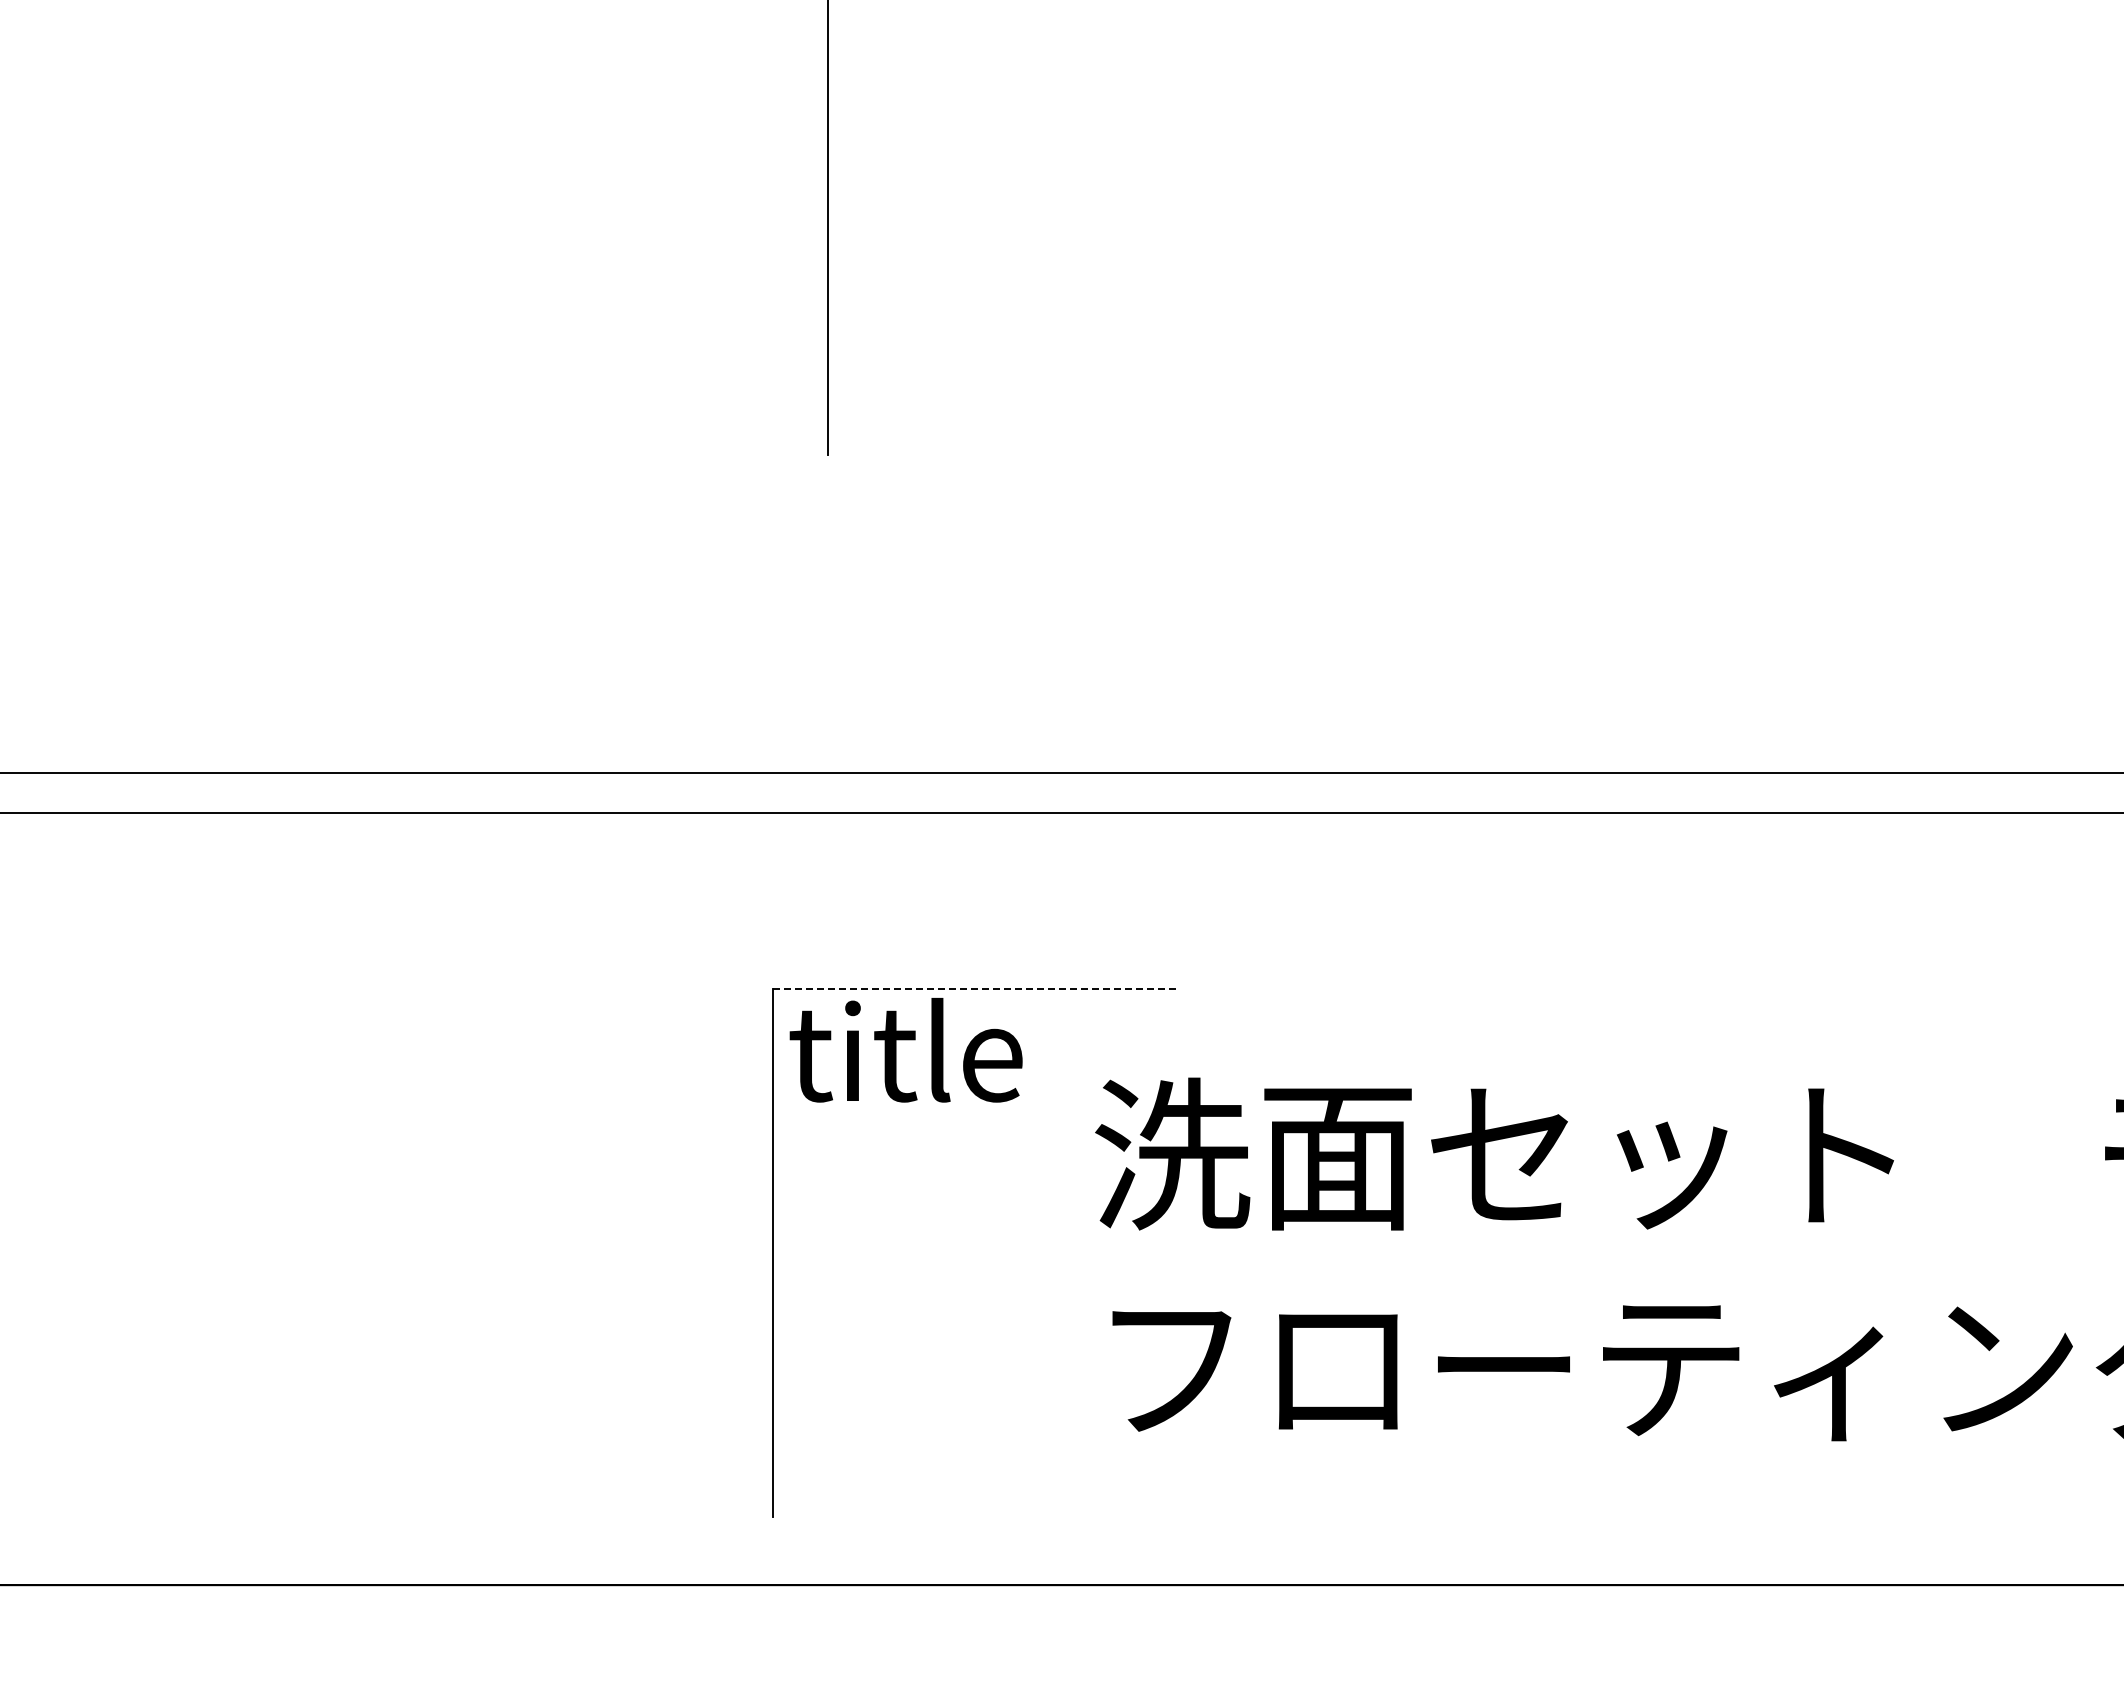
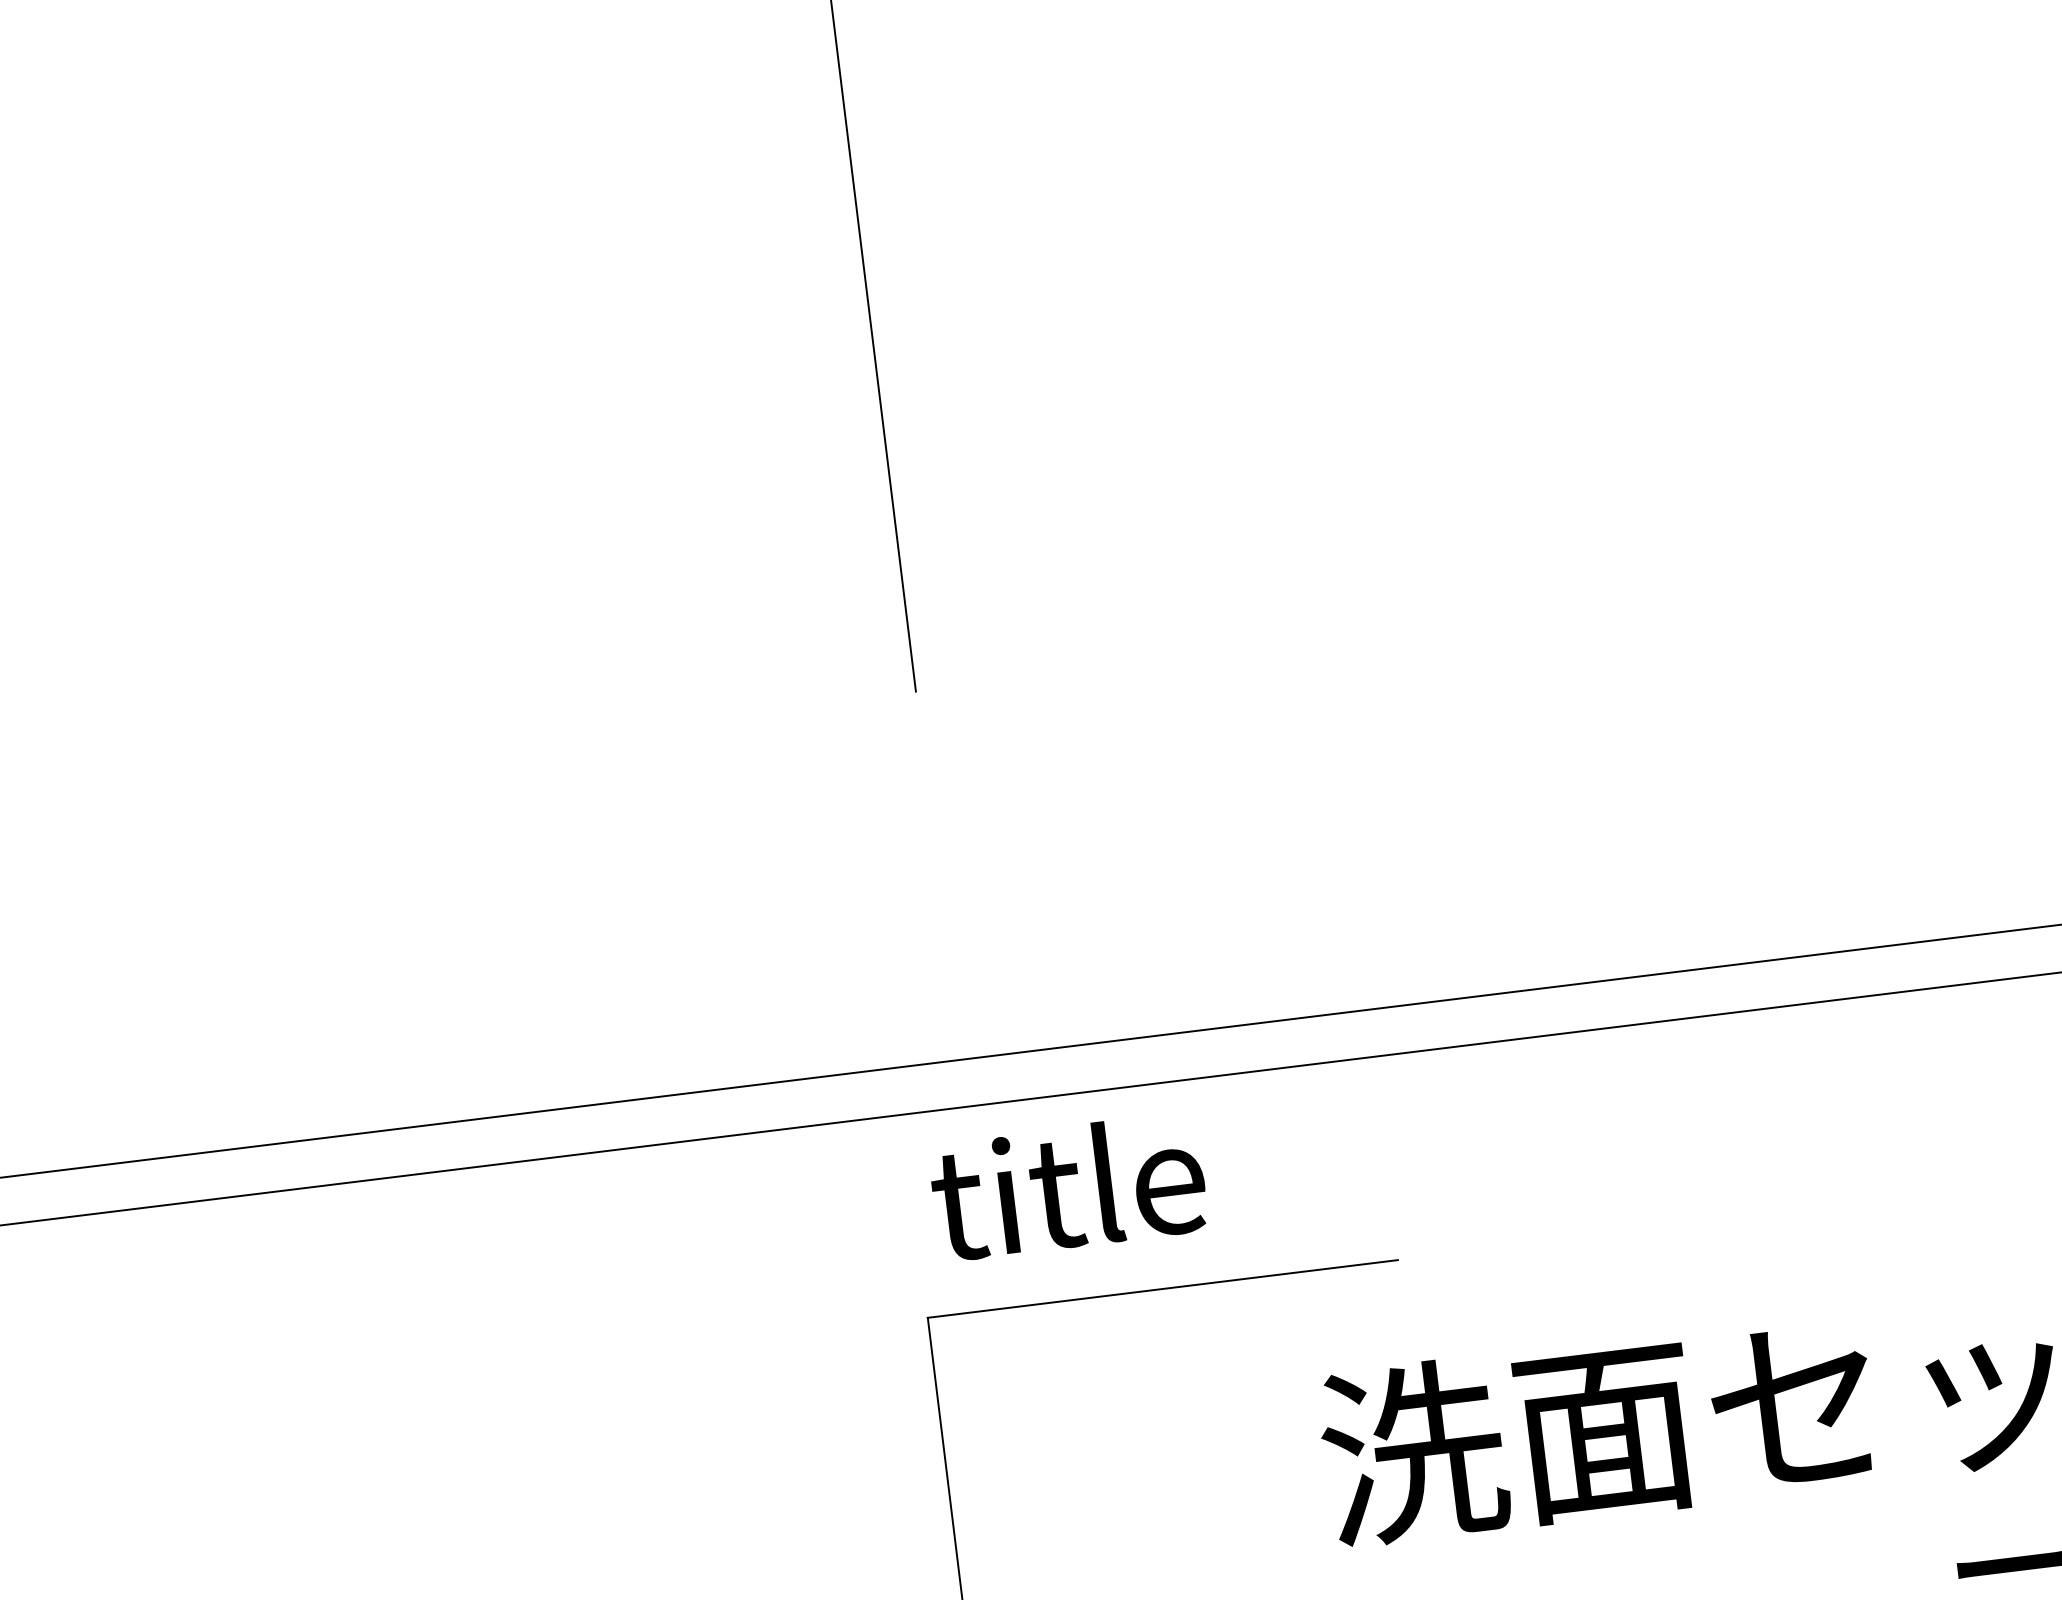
line: (976, 988) -> (1163, 1288), dashed -> solid
text: (905, 1050) -> (1067, 1187), moved

